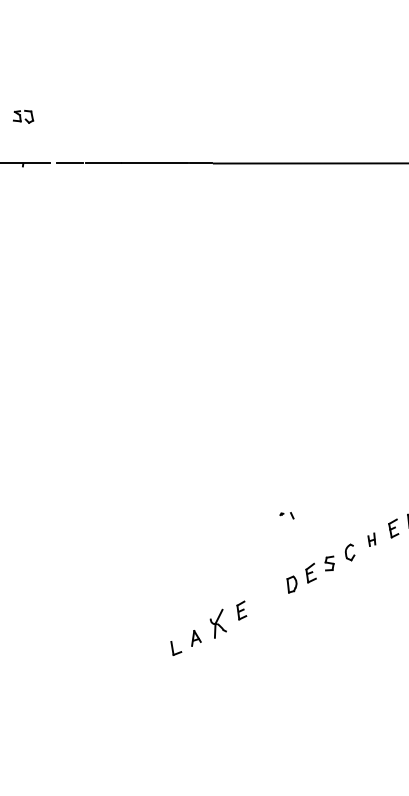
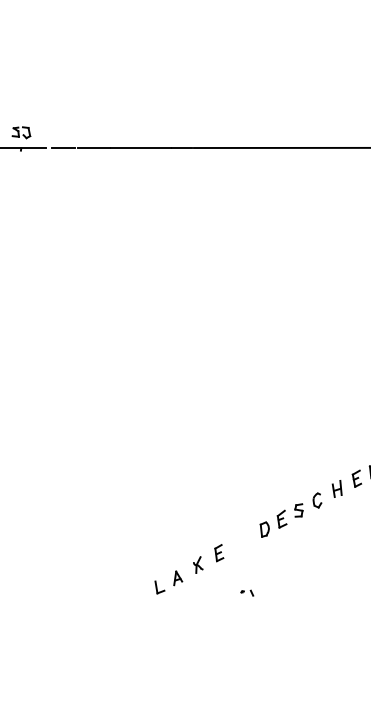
part: (23, 116) -> (21, 132), moved
part: (287, 514) -> (247, 592), moved
part: (371, 539) -> (336, 488), size x1.43
part: (218, 623) -> (198, 564), size x0.62

